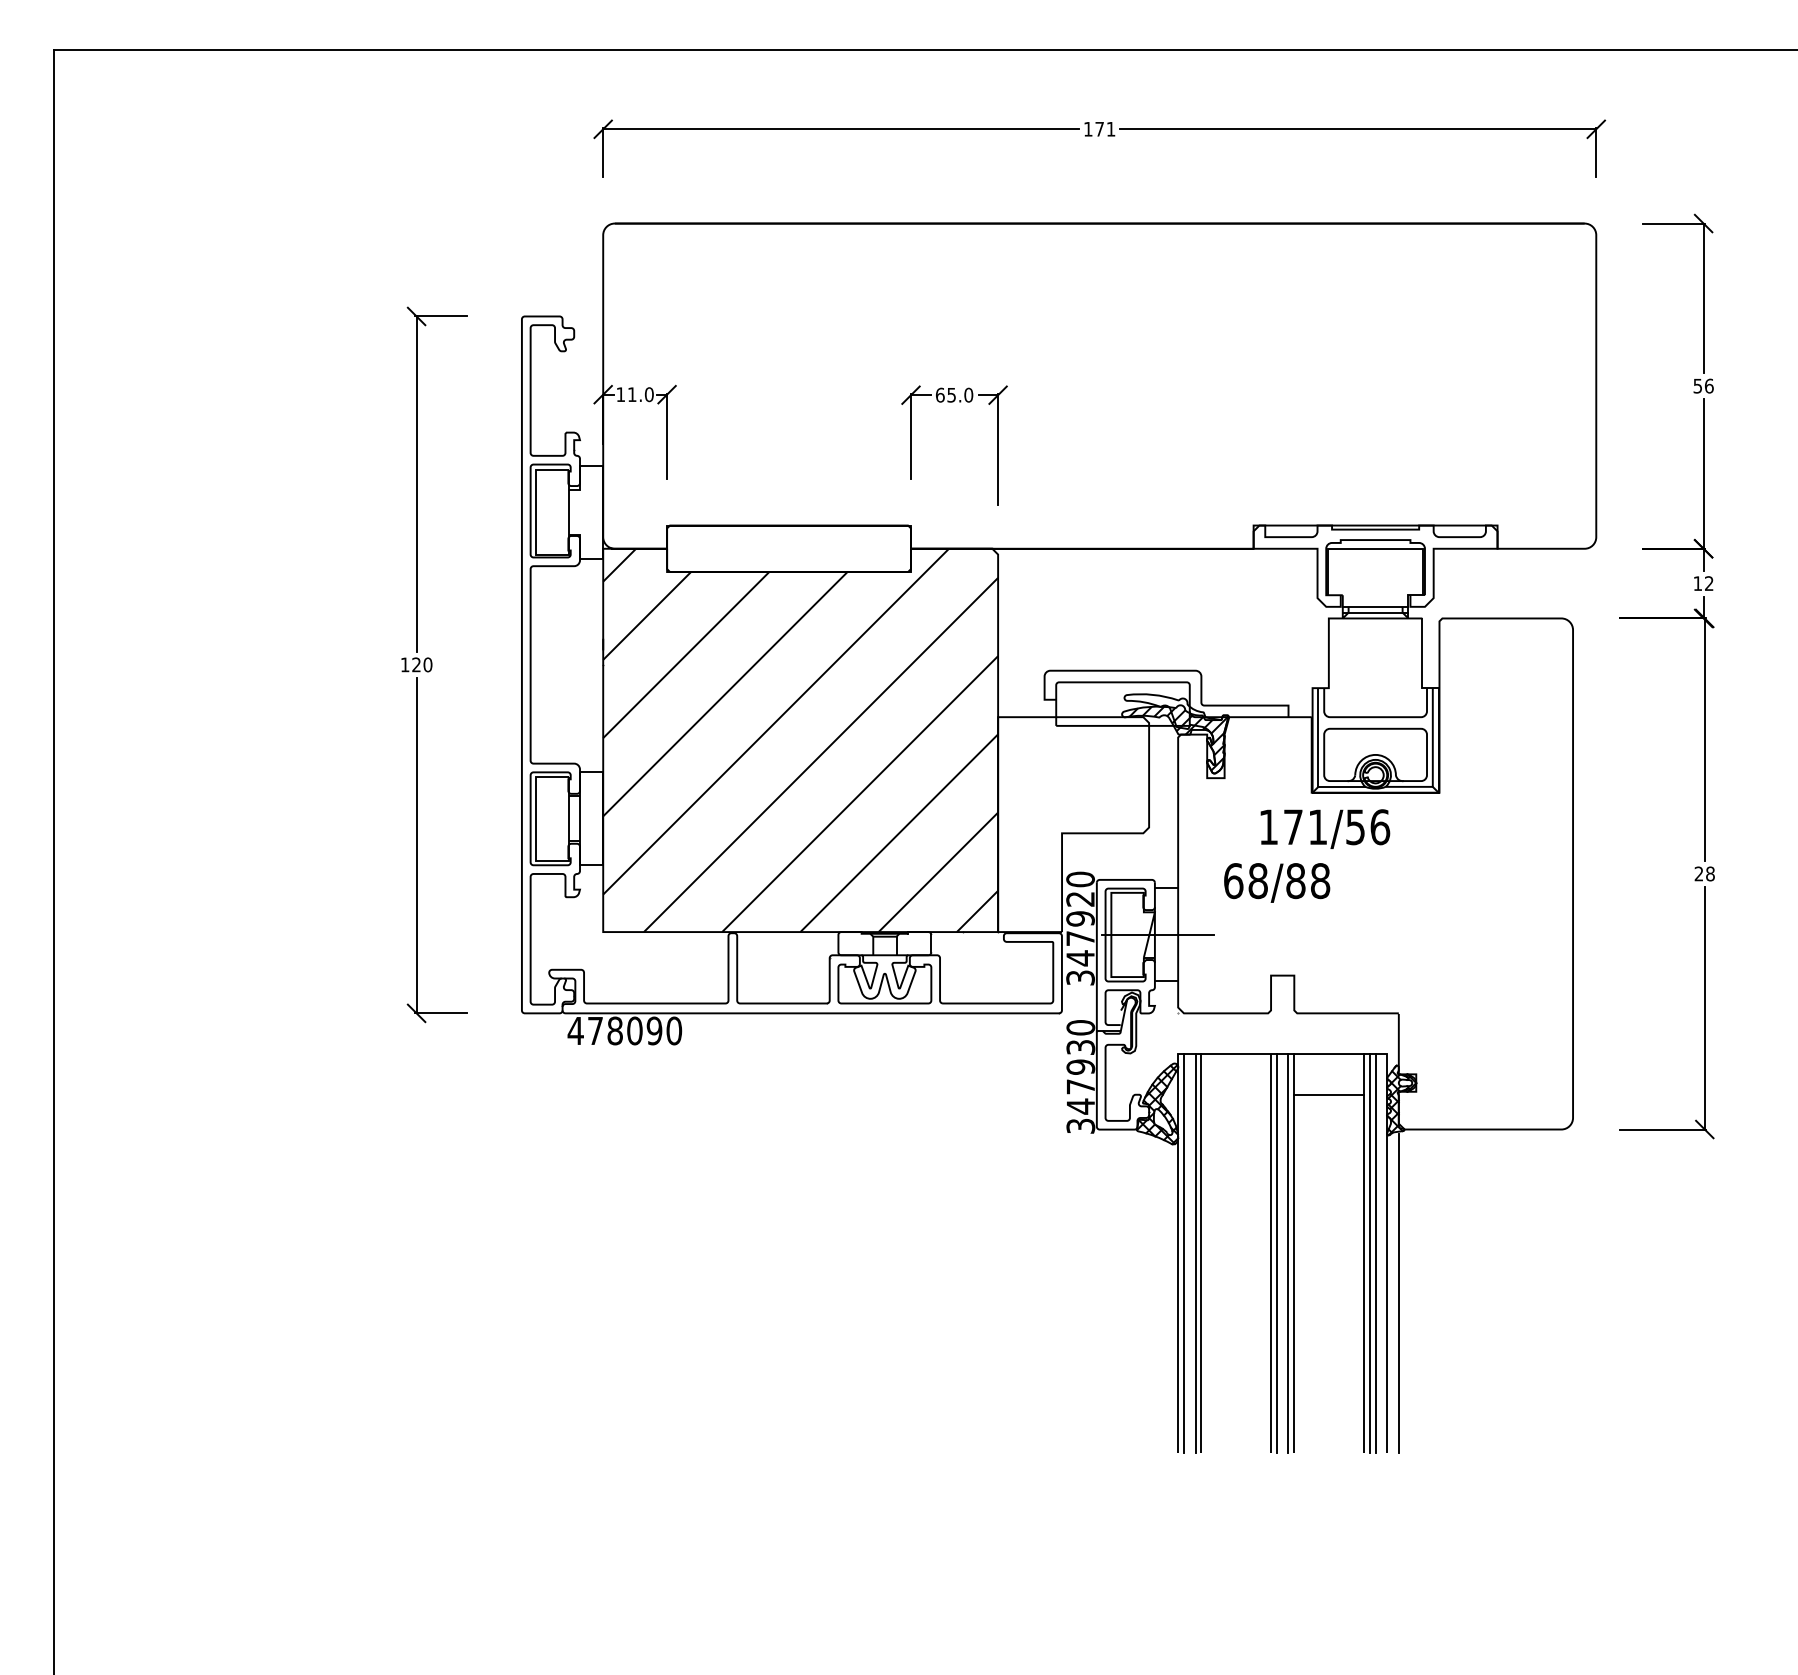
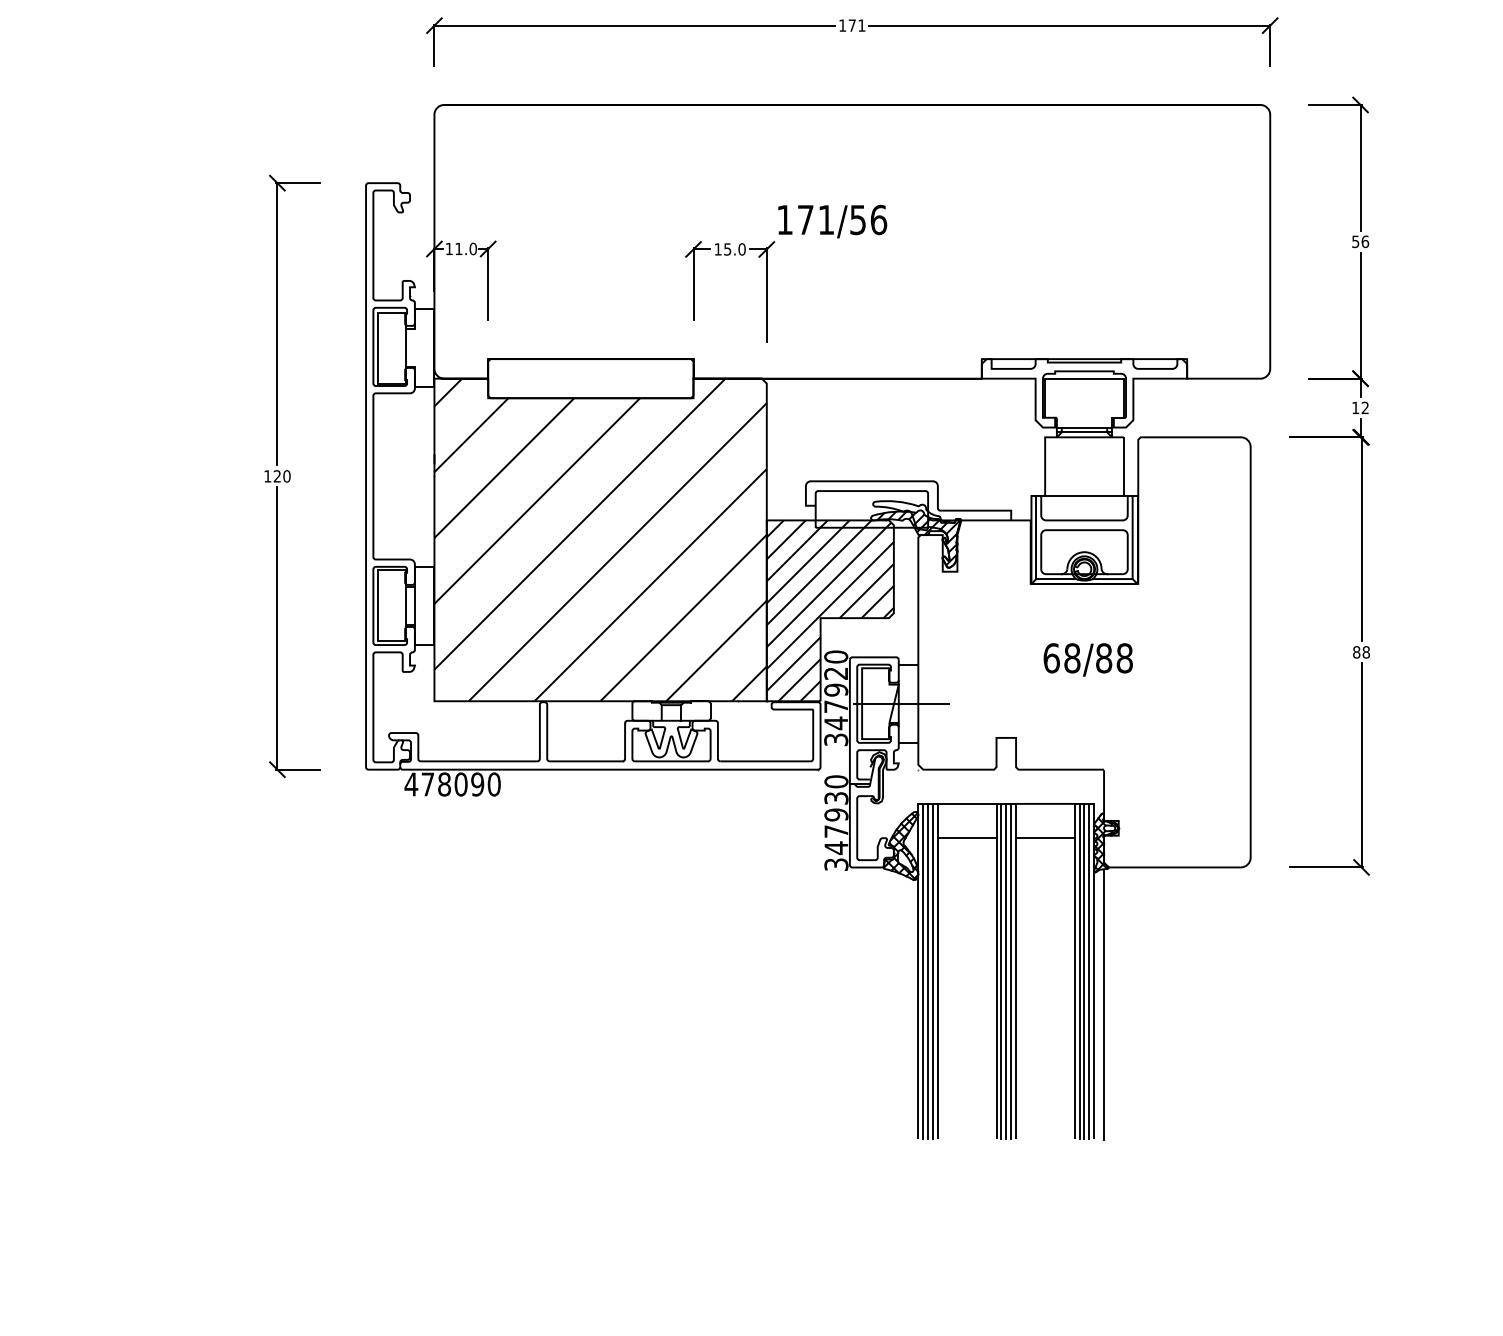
text: (939, 394) -> (717, 248), 65.0 -> 15.0
line: (1375, 688) -> (1084, 496), added
hatch: (1073, 824) -> (830, 610), added
text: (1325, 828) -> (832, 221), moved
text: (1698, 873) -> (1356, 651), 28 -> 88
text: (1277, 882) -> (1088, 659), moved
line: (1236, 1094) -> (967, 837), added
line: (1189, 1253) -> (927, 971), added
line: (1282, 1253) -> (1006, 971), added
line: (1381, 1253) -> (1089, 971), added

